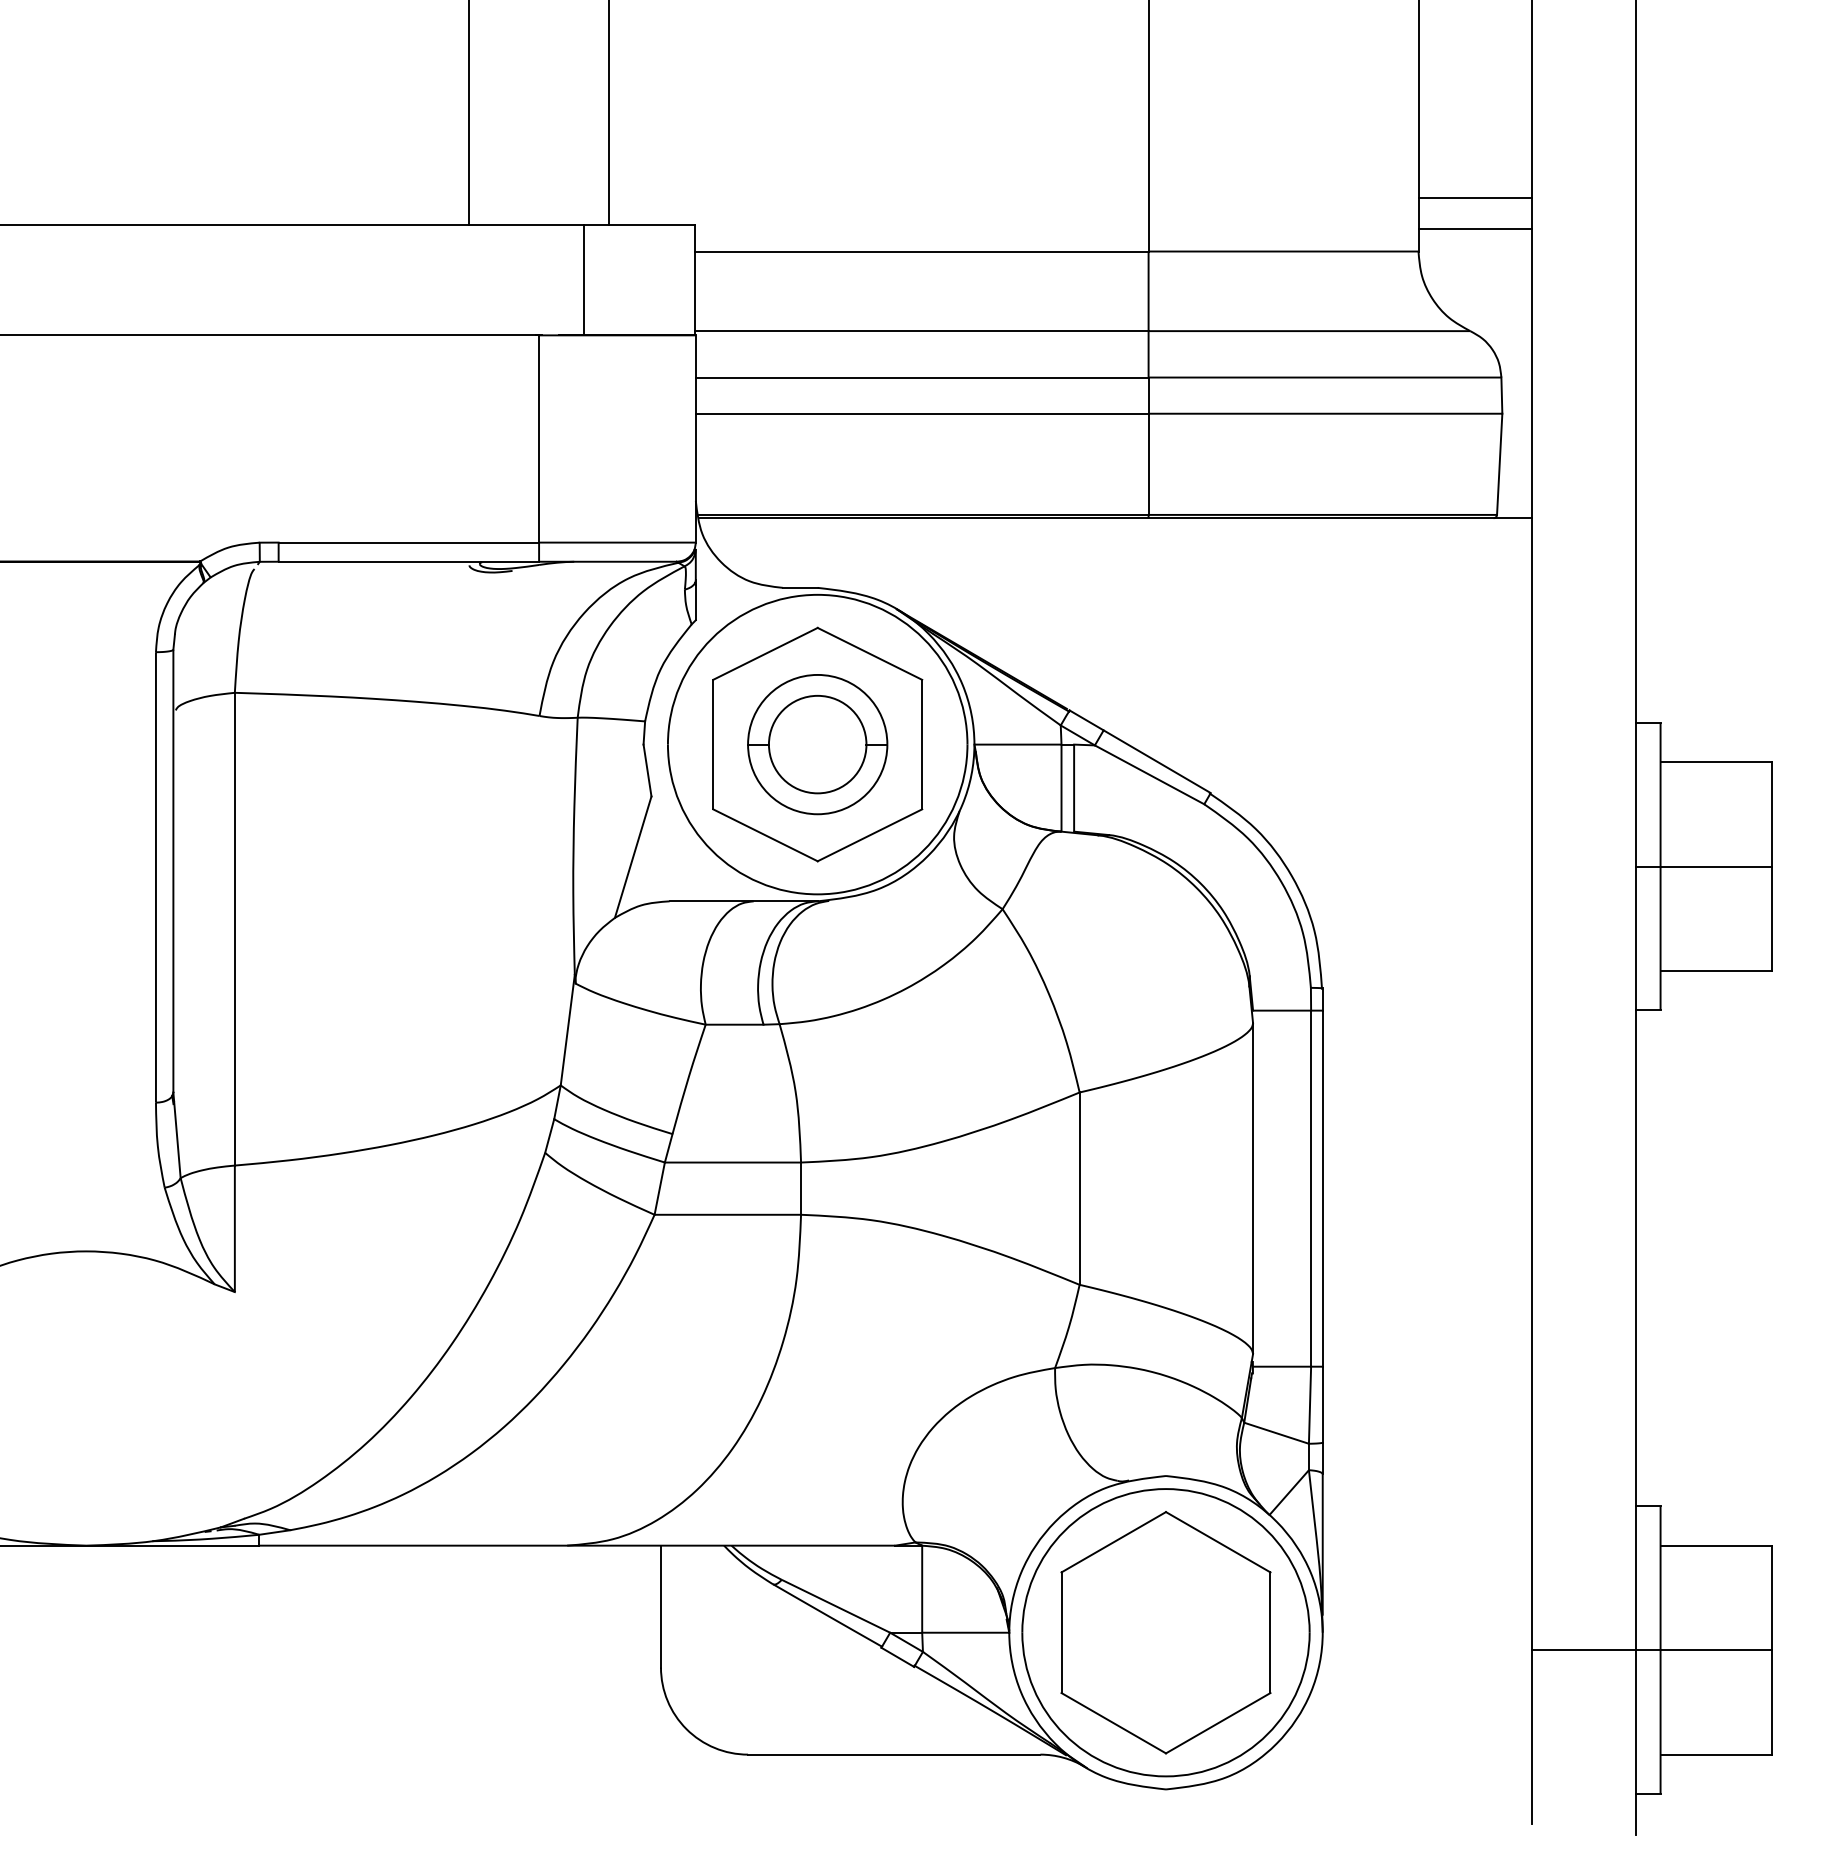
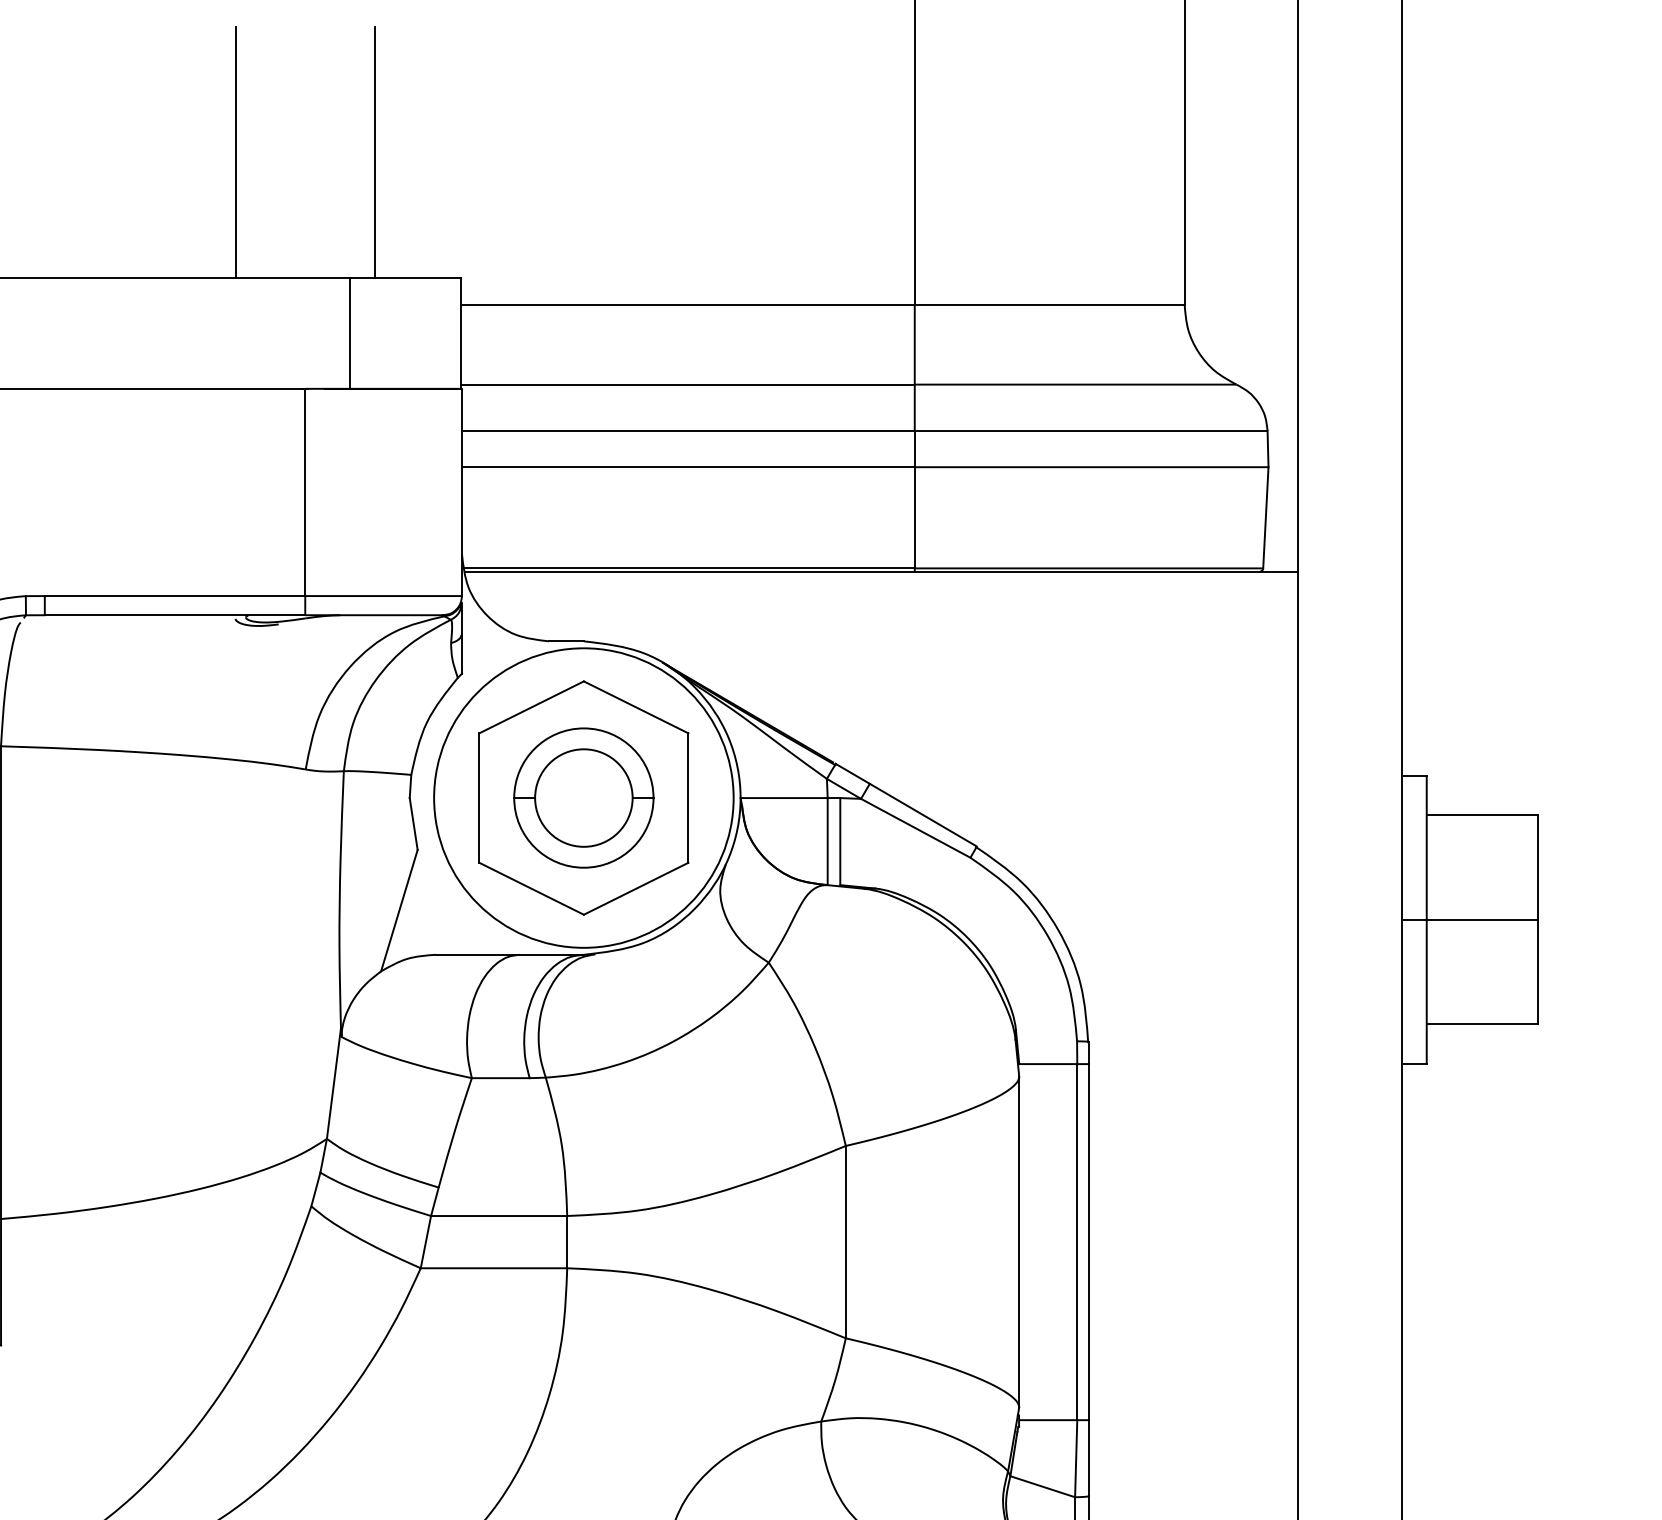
line: (1474, 197) -> (1240, 250), removed
line: (1474, 229) -> (1240, 282), removed

